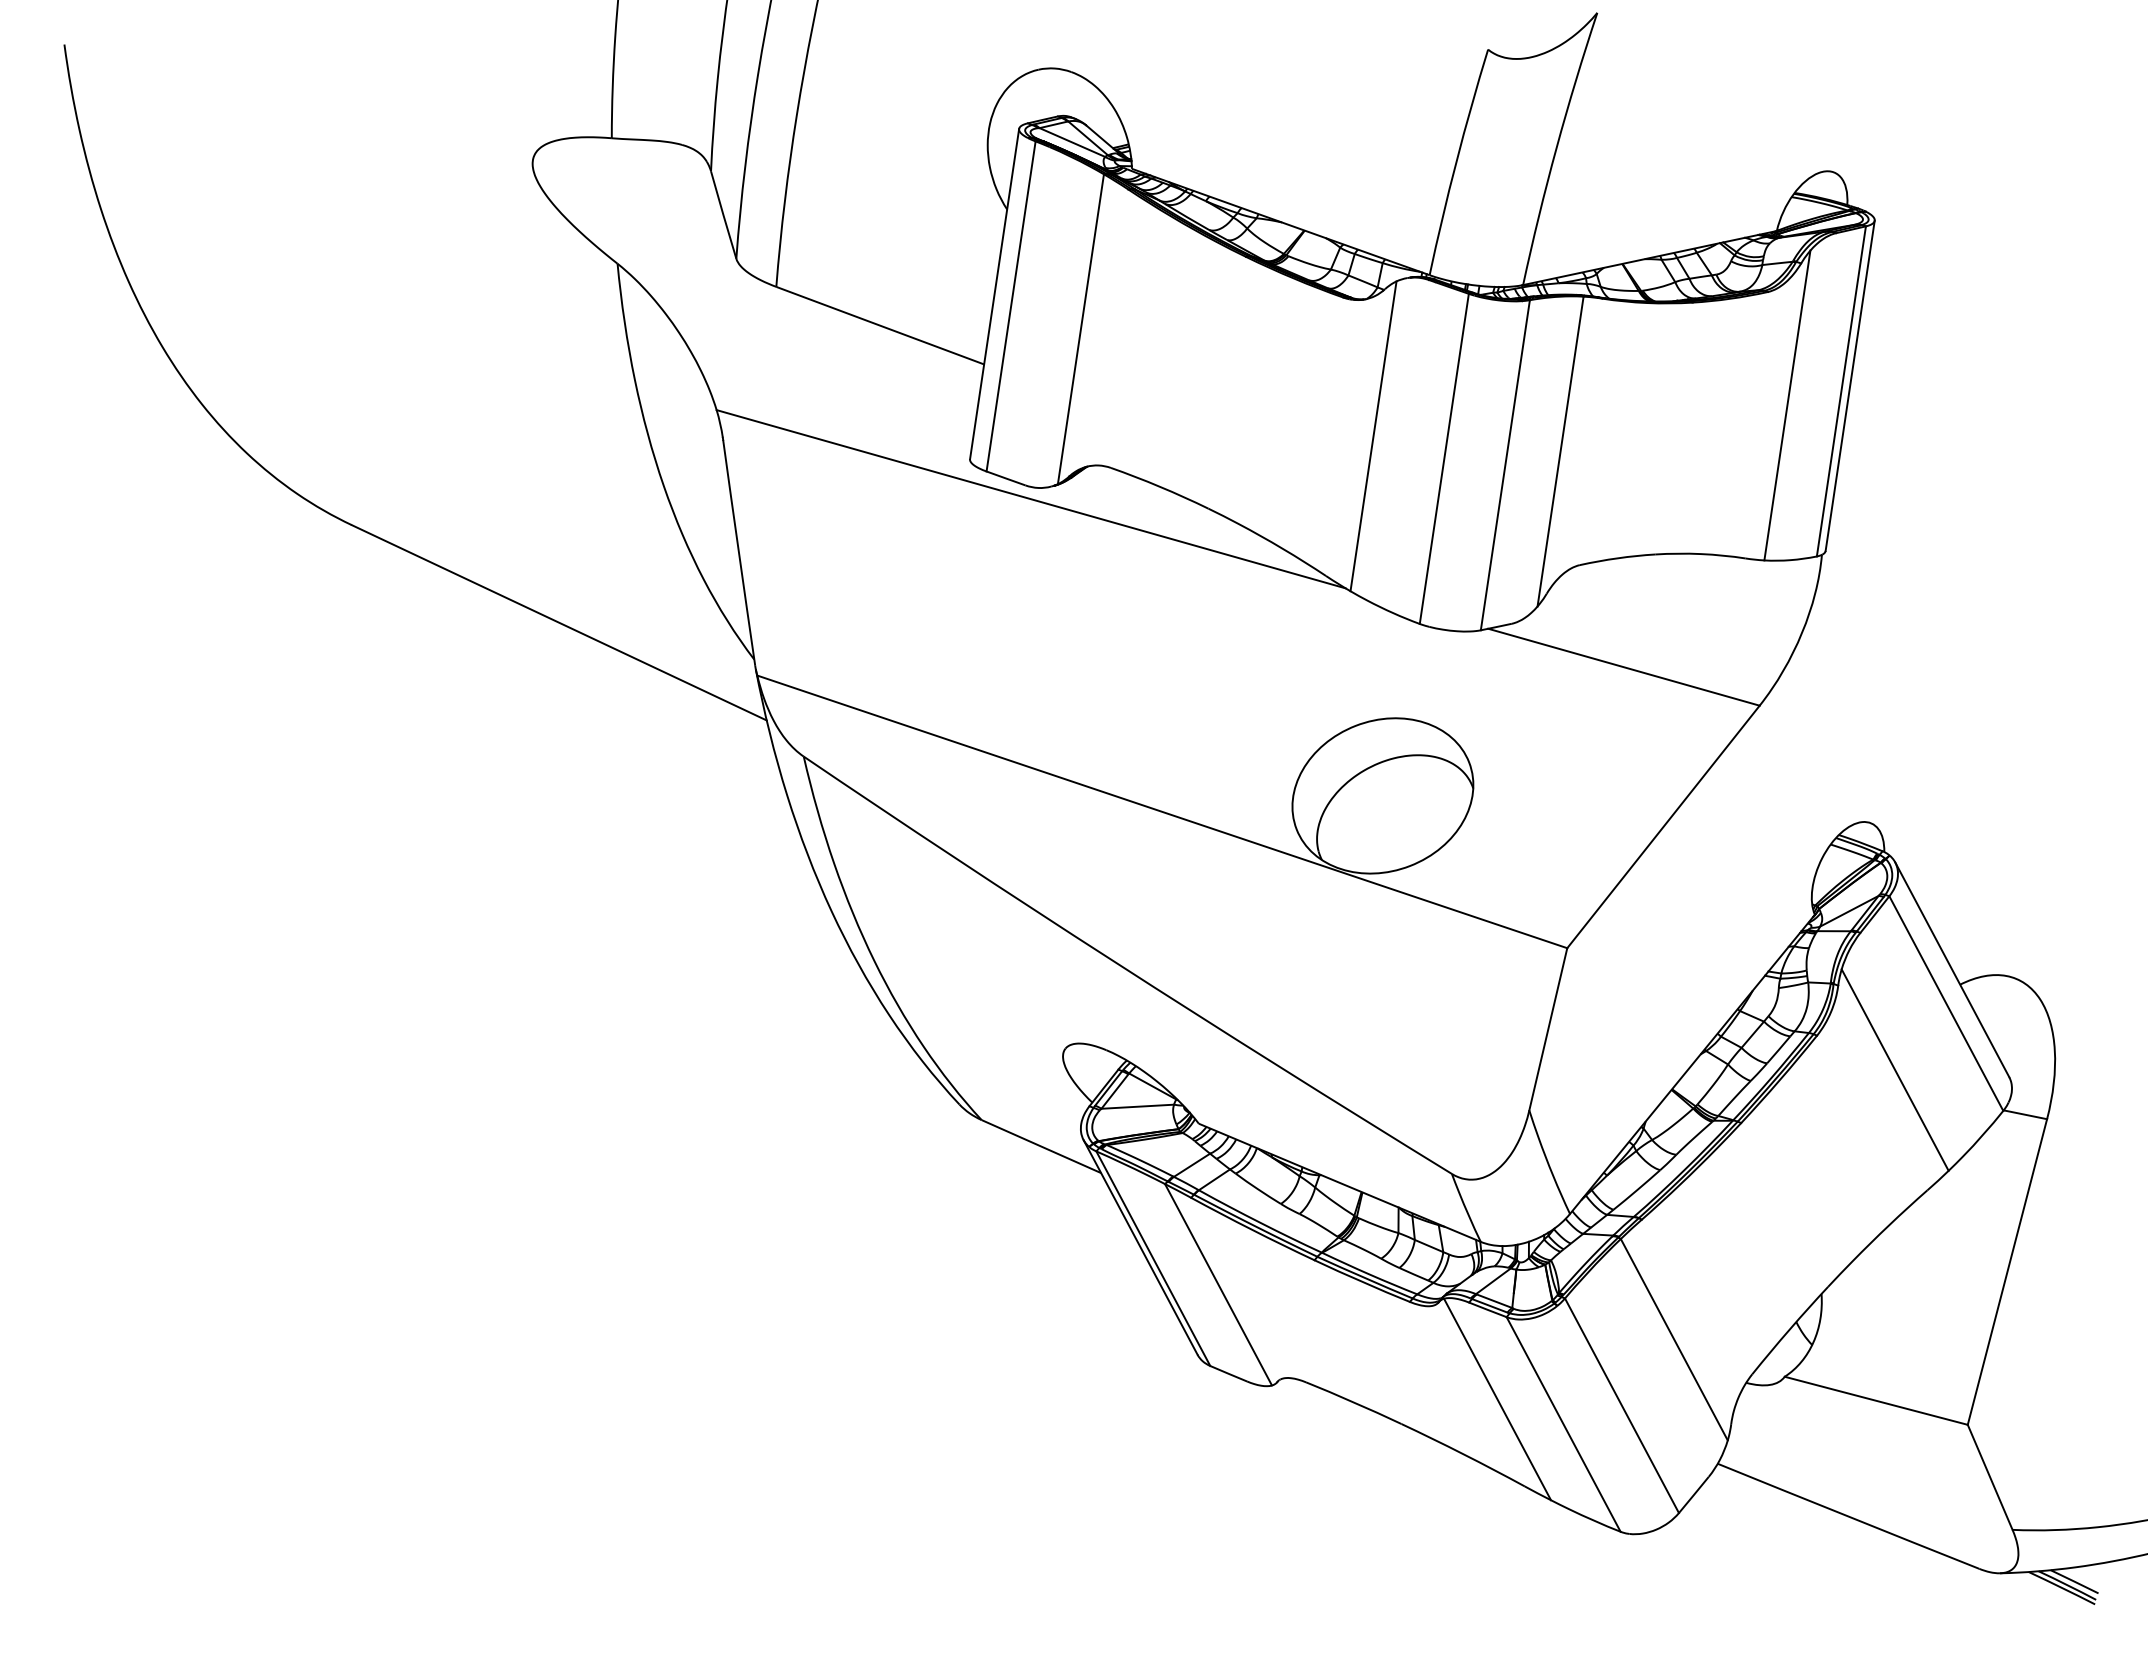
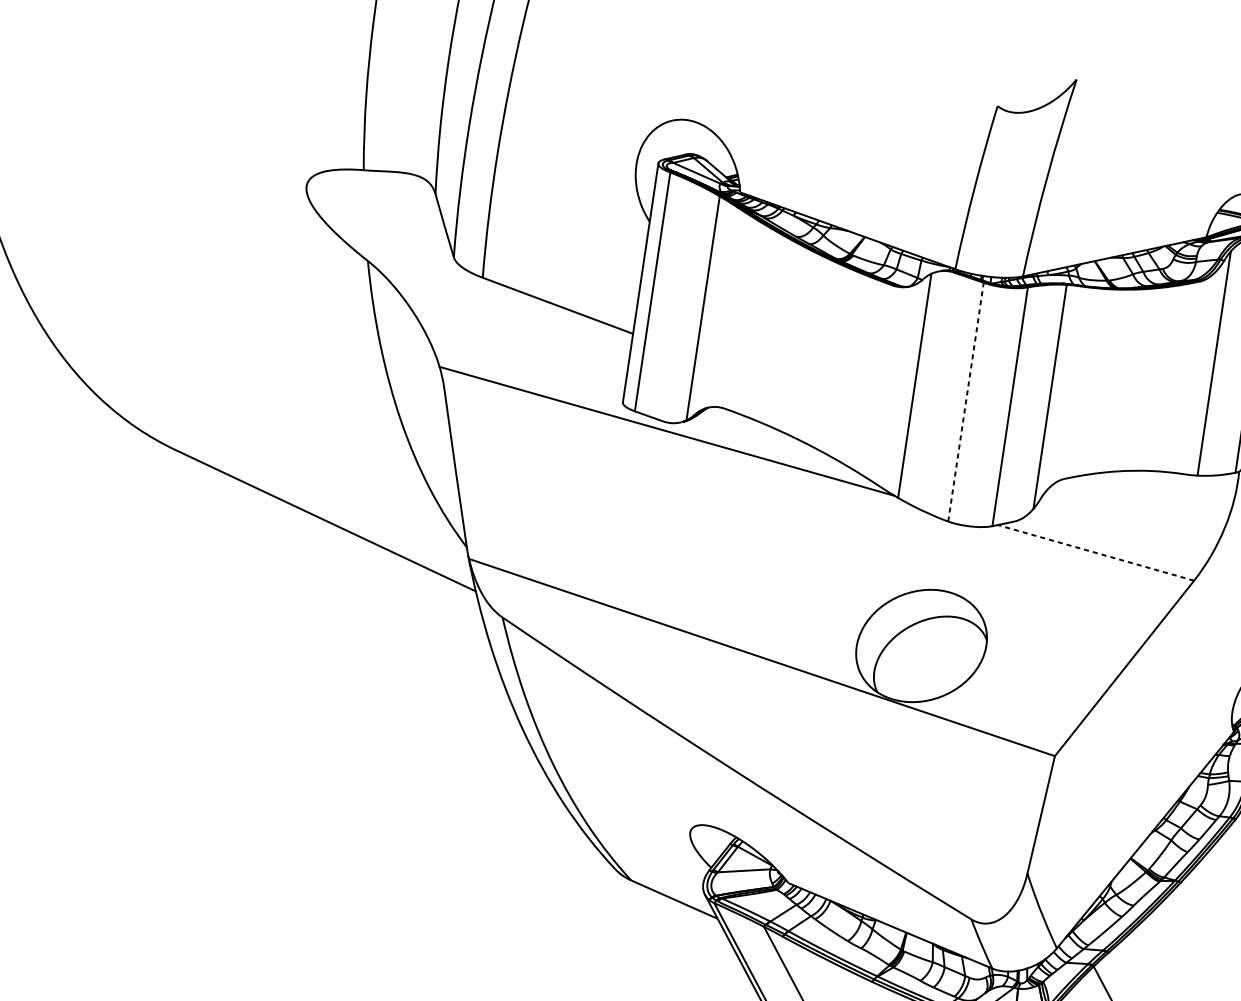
line: (1444, 458) -> (966, 401), solid -> dashed
line: (1623, 667) -> (1095, 553), solid -> dashed

